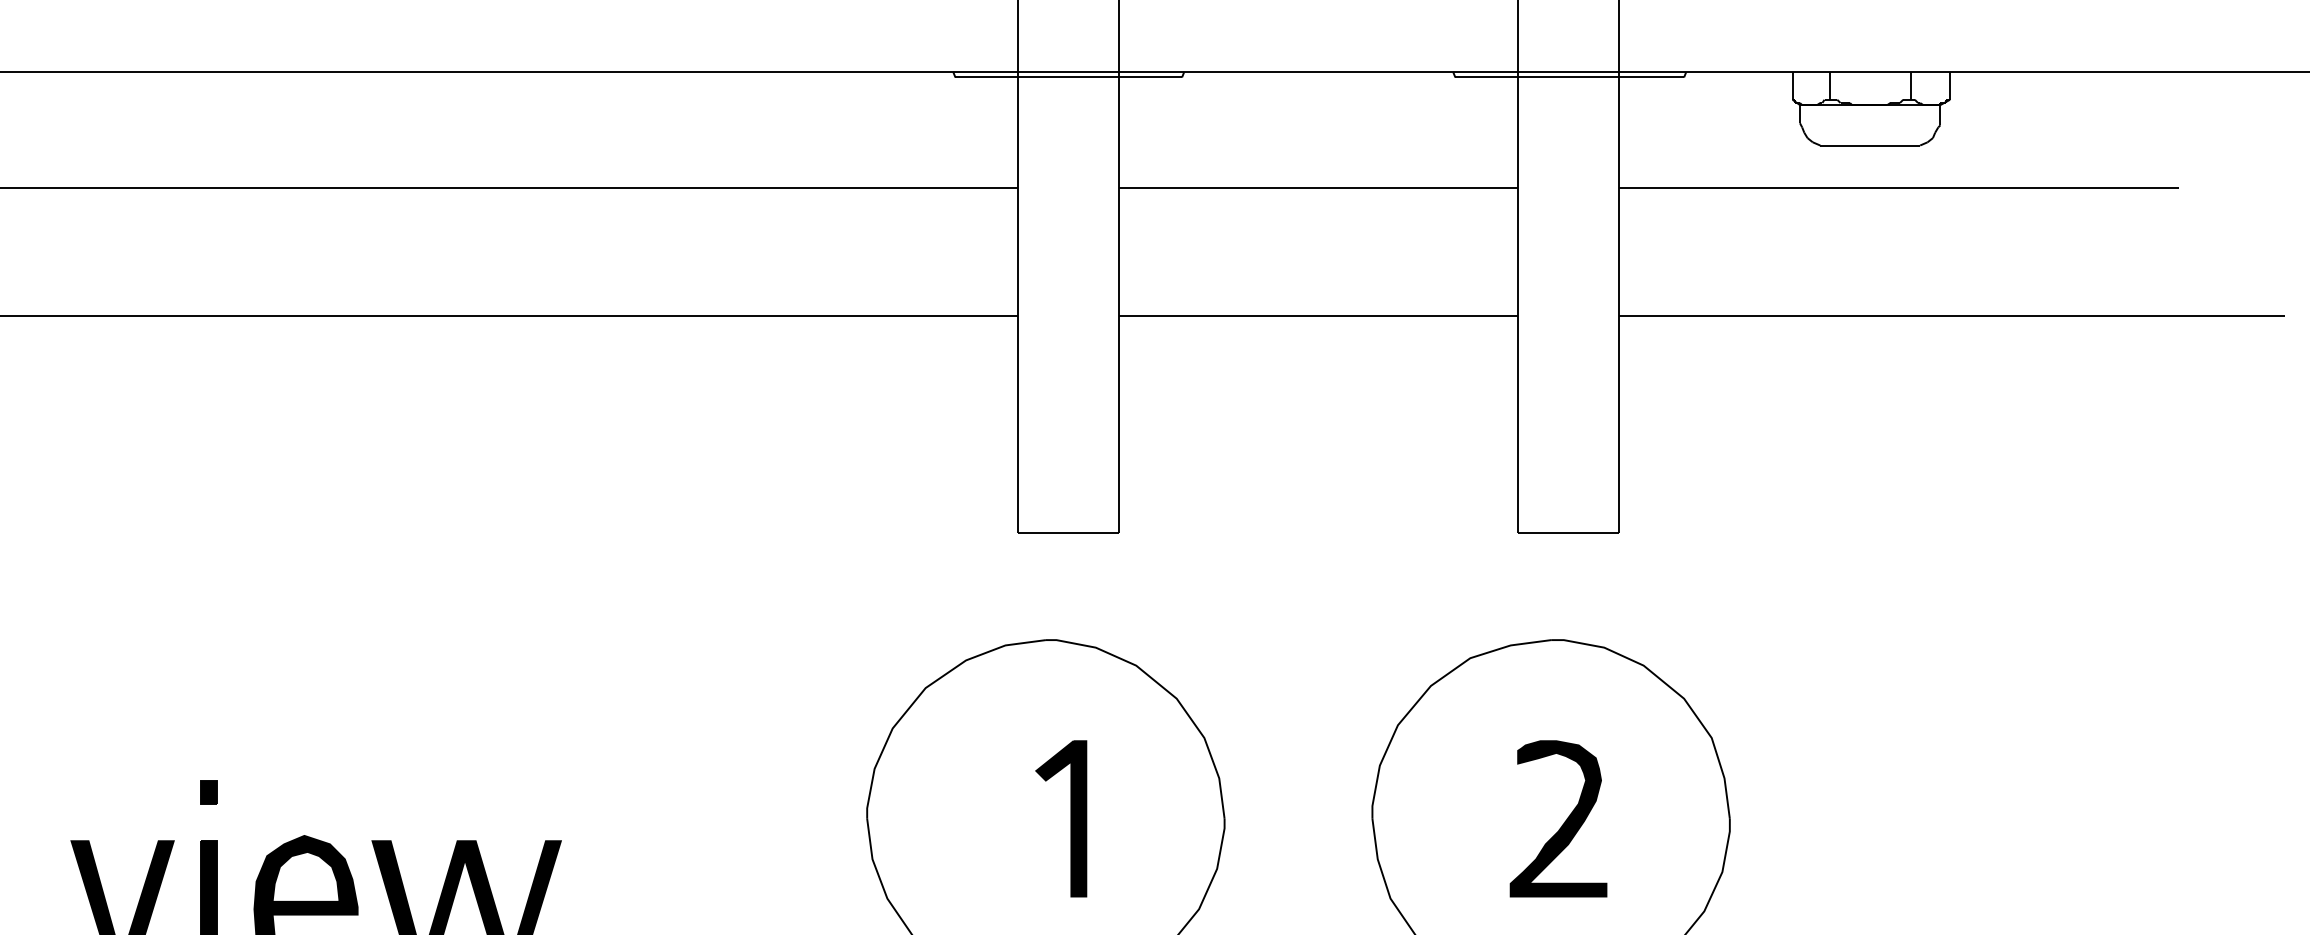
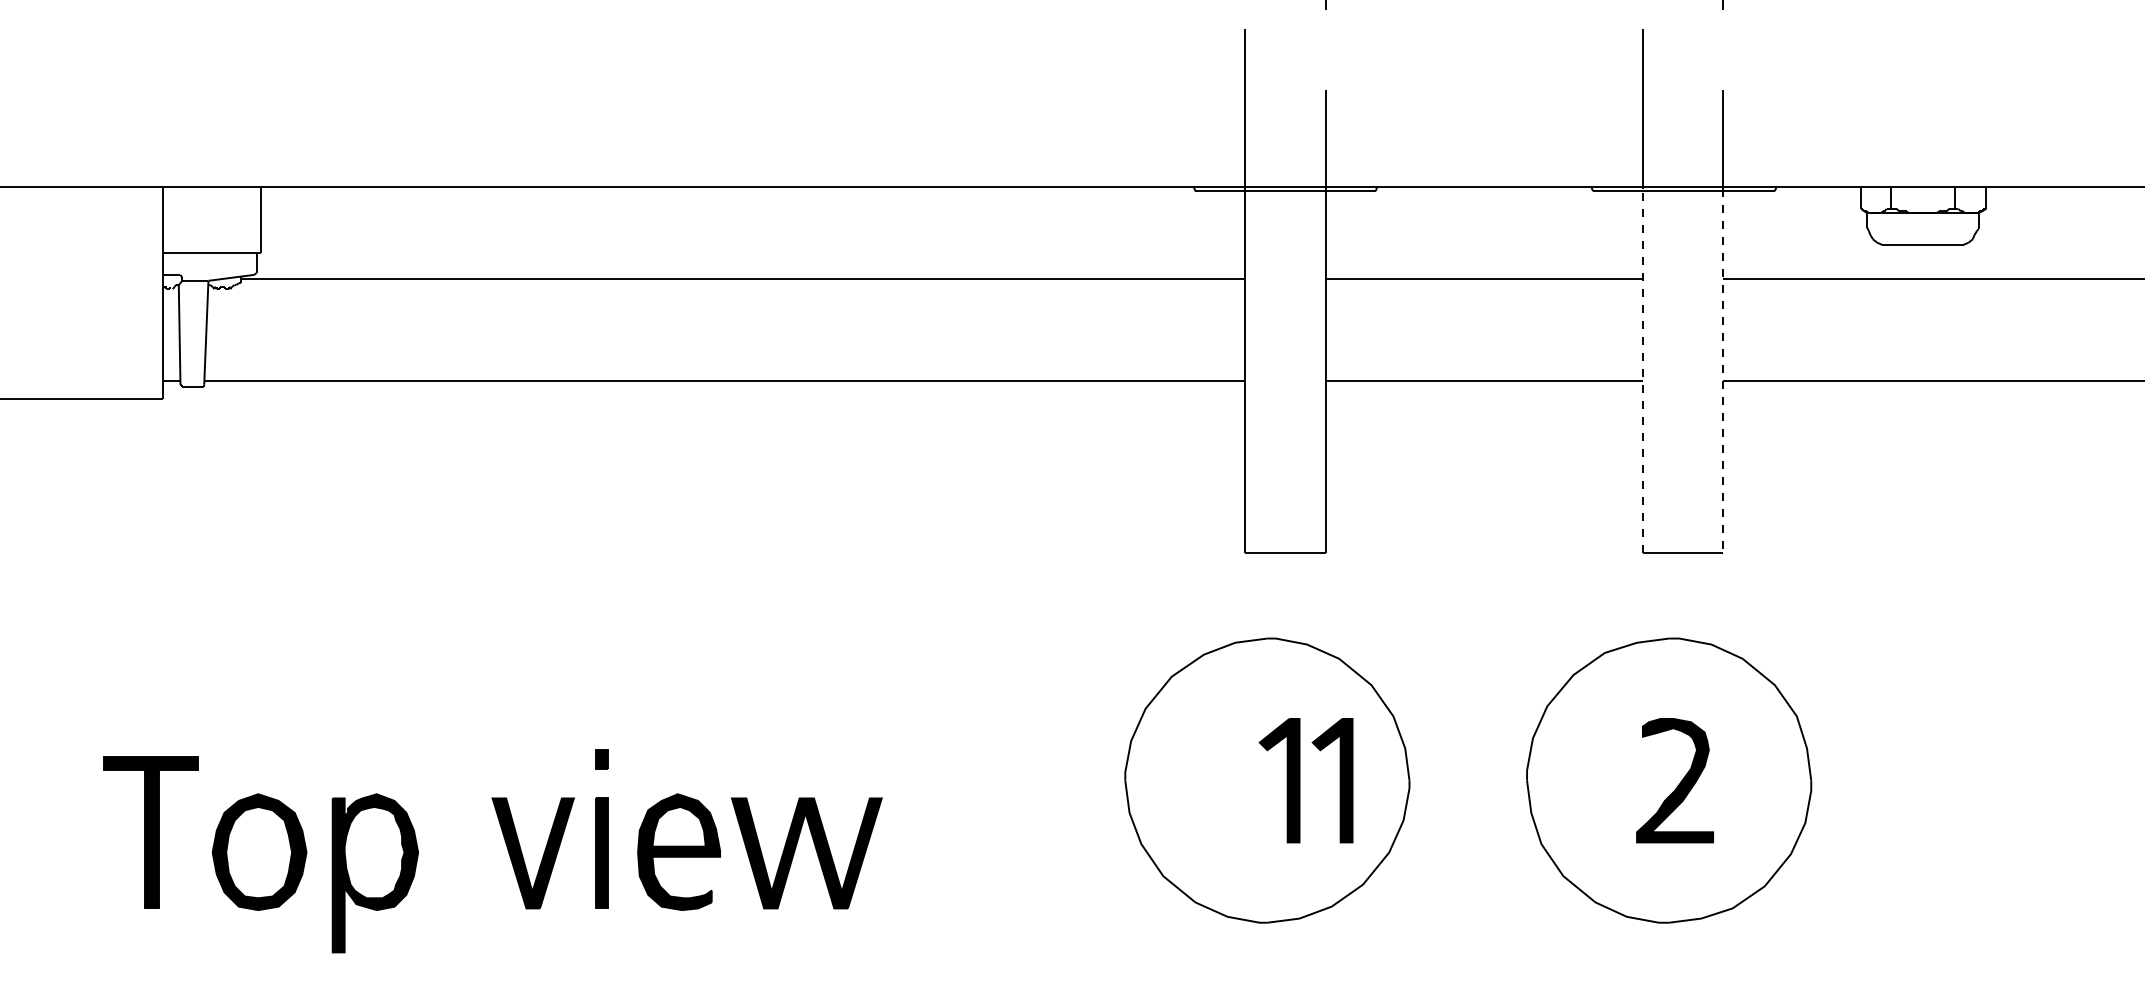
line: (1517, 303) -> (1642, 370), solid -> dashed
line: (1619, 304) -> (1723, 371), solid -> dashed
part: (1136, 818) -> (1339, 780), added

